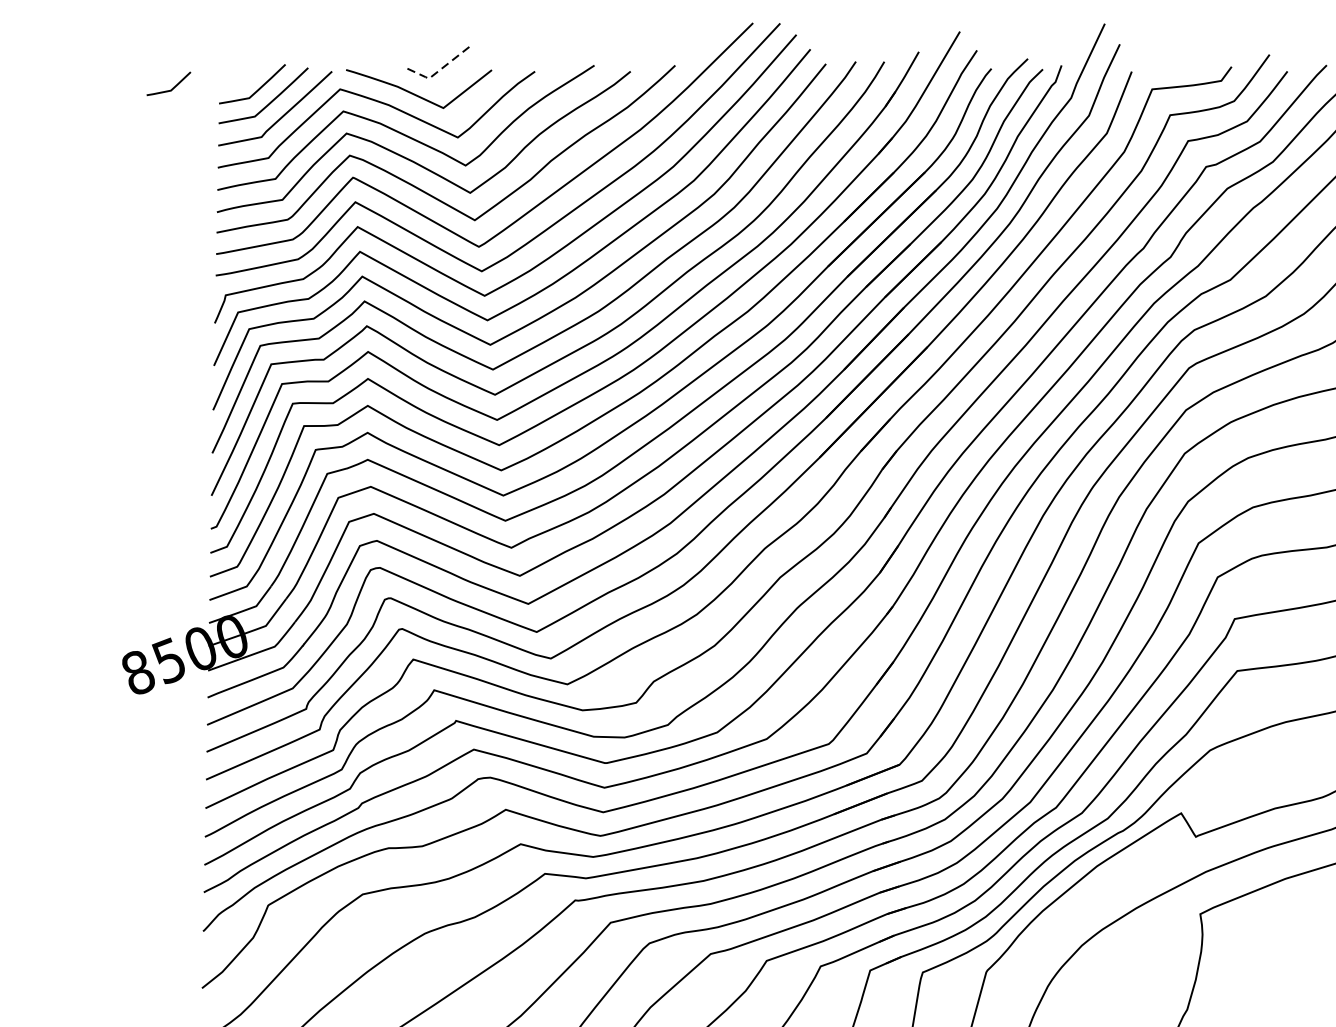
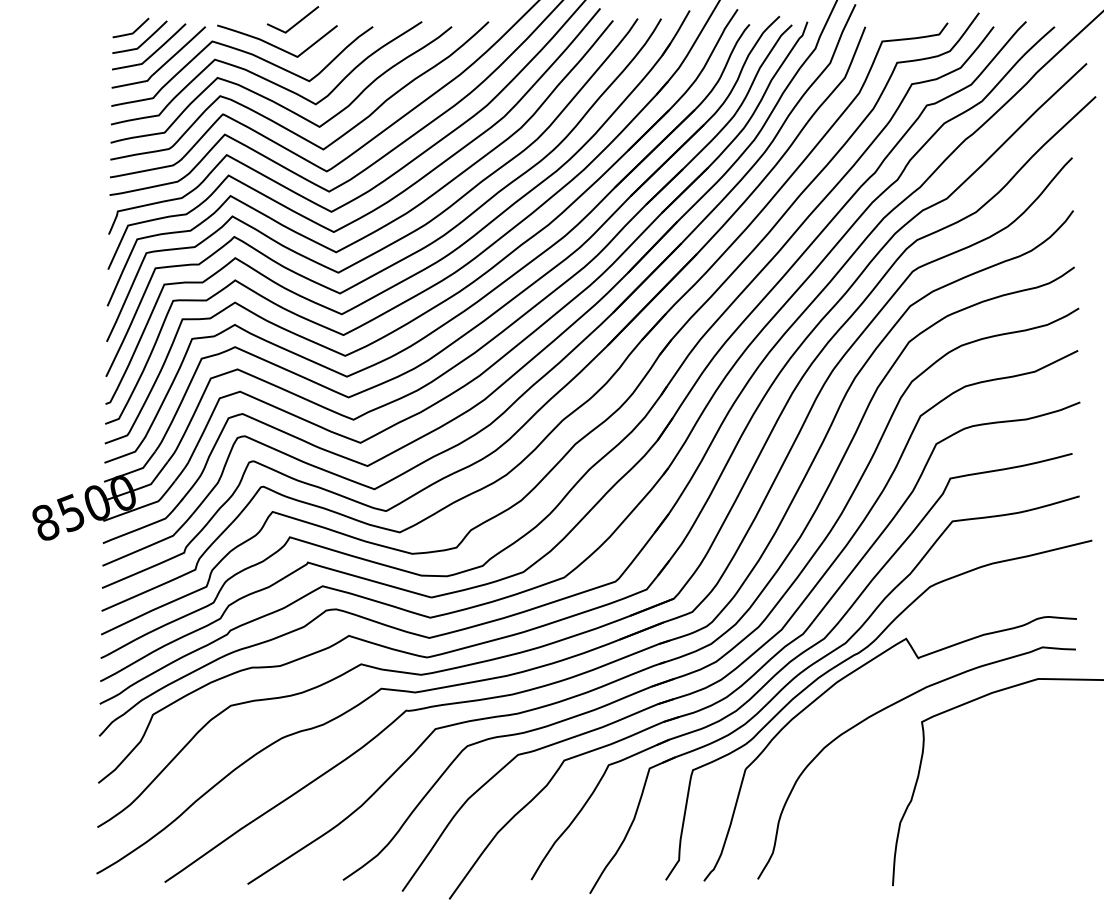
line: (437, 72) -> (292, 27), dashed -> solid
line: (173, 86) -> (134, 30), moved

